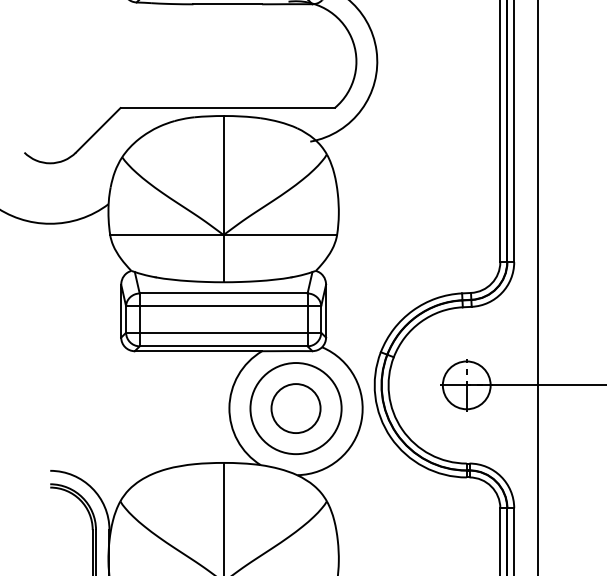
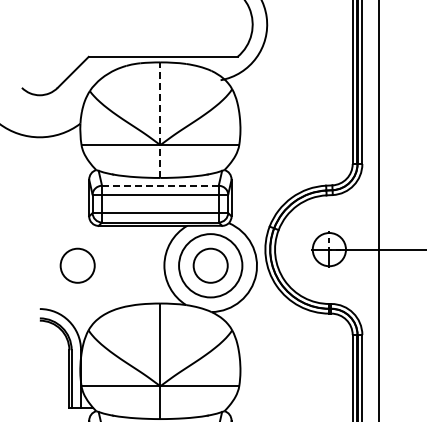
line: (223, 199) -> (160, 120), solid -> dashed
line: (222, 293) -> (159, 185), solid -> dashed
circle: (104, 408) -> (77, 265), added

